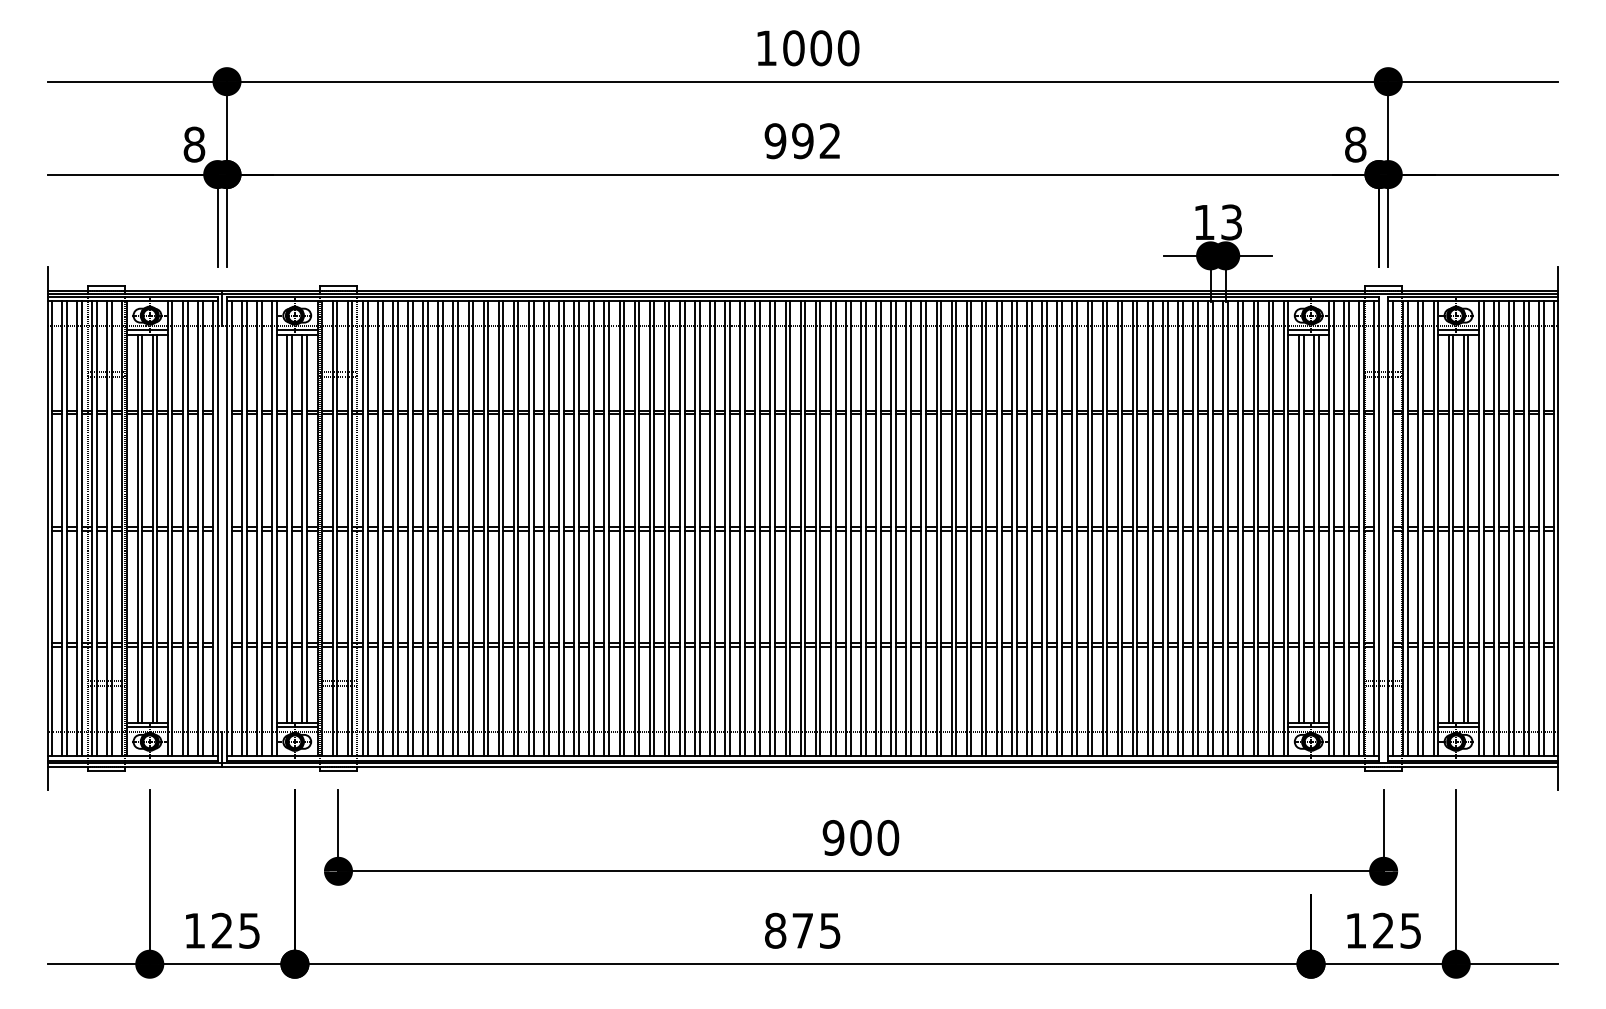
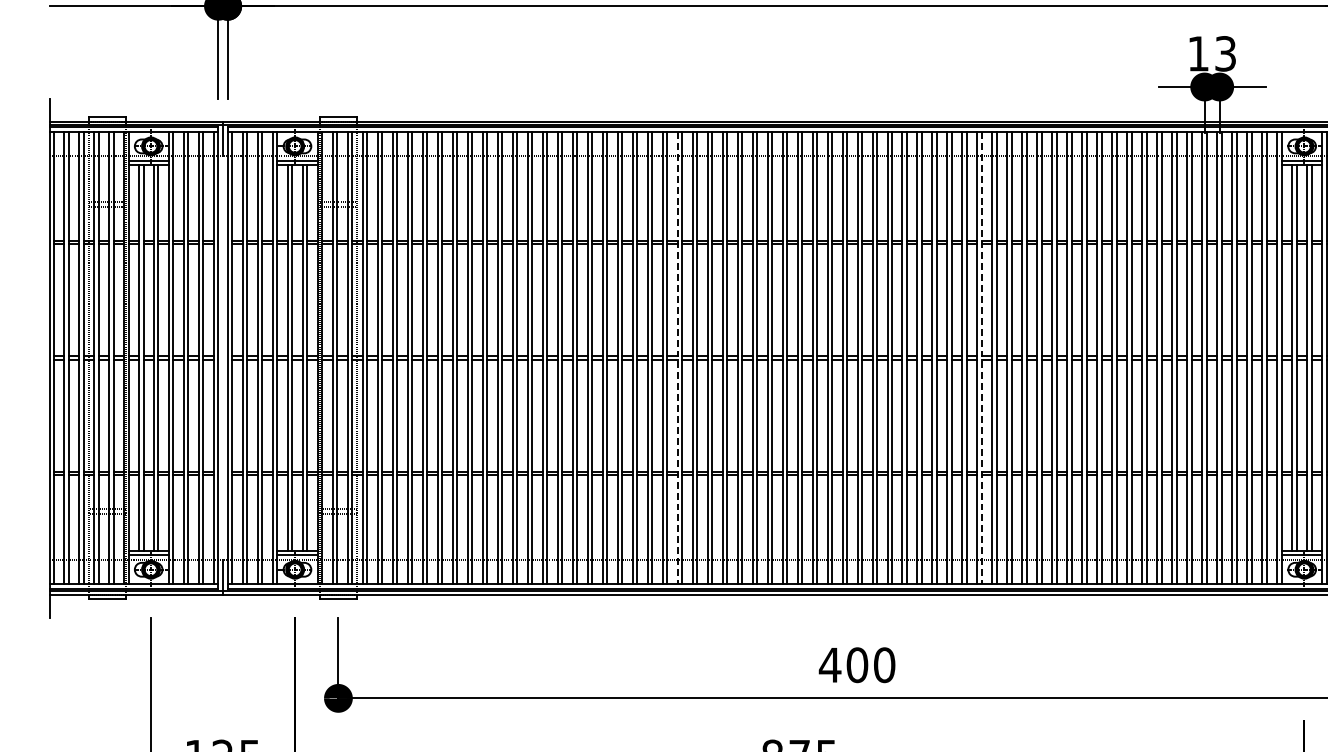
line: (679, 528) -> (677, 357), solid -> dashed
line: (986, 528) -> (982, 357), solid -> dashed
text: (833, 837) -> (830, 664), 900 -> 400

